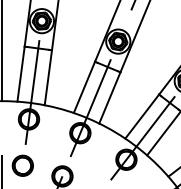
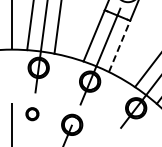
line: (109, 97) -> (119, 45), solid -> dashed
part: (22, 165) -> (32, 113), size x0.6

